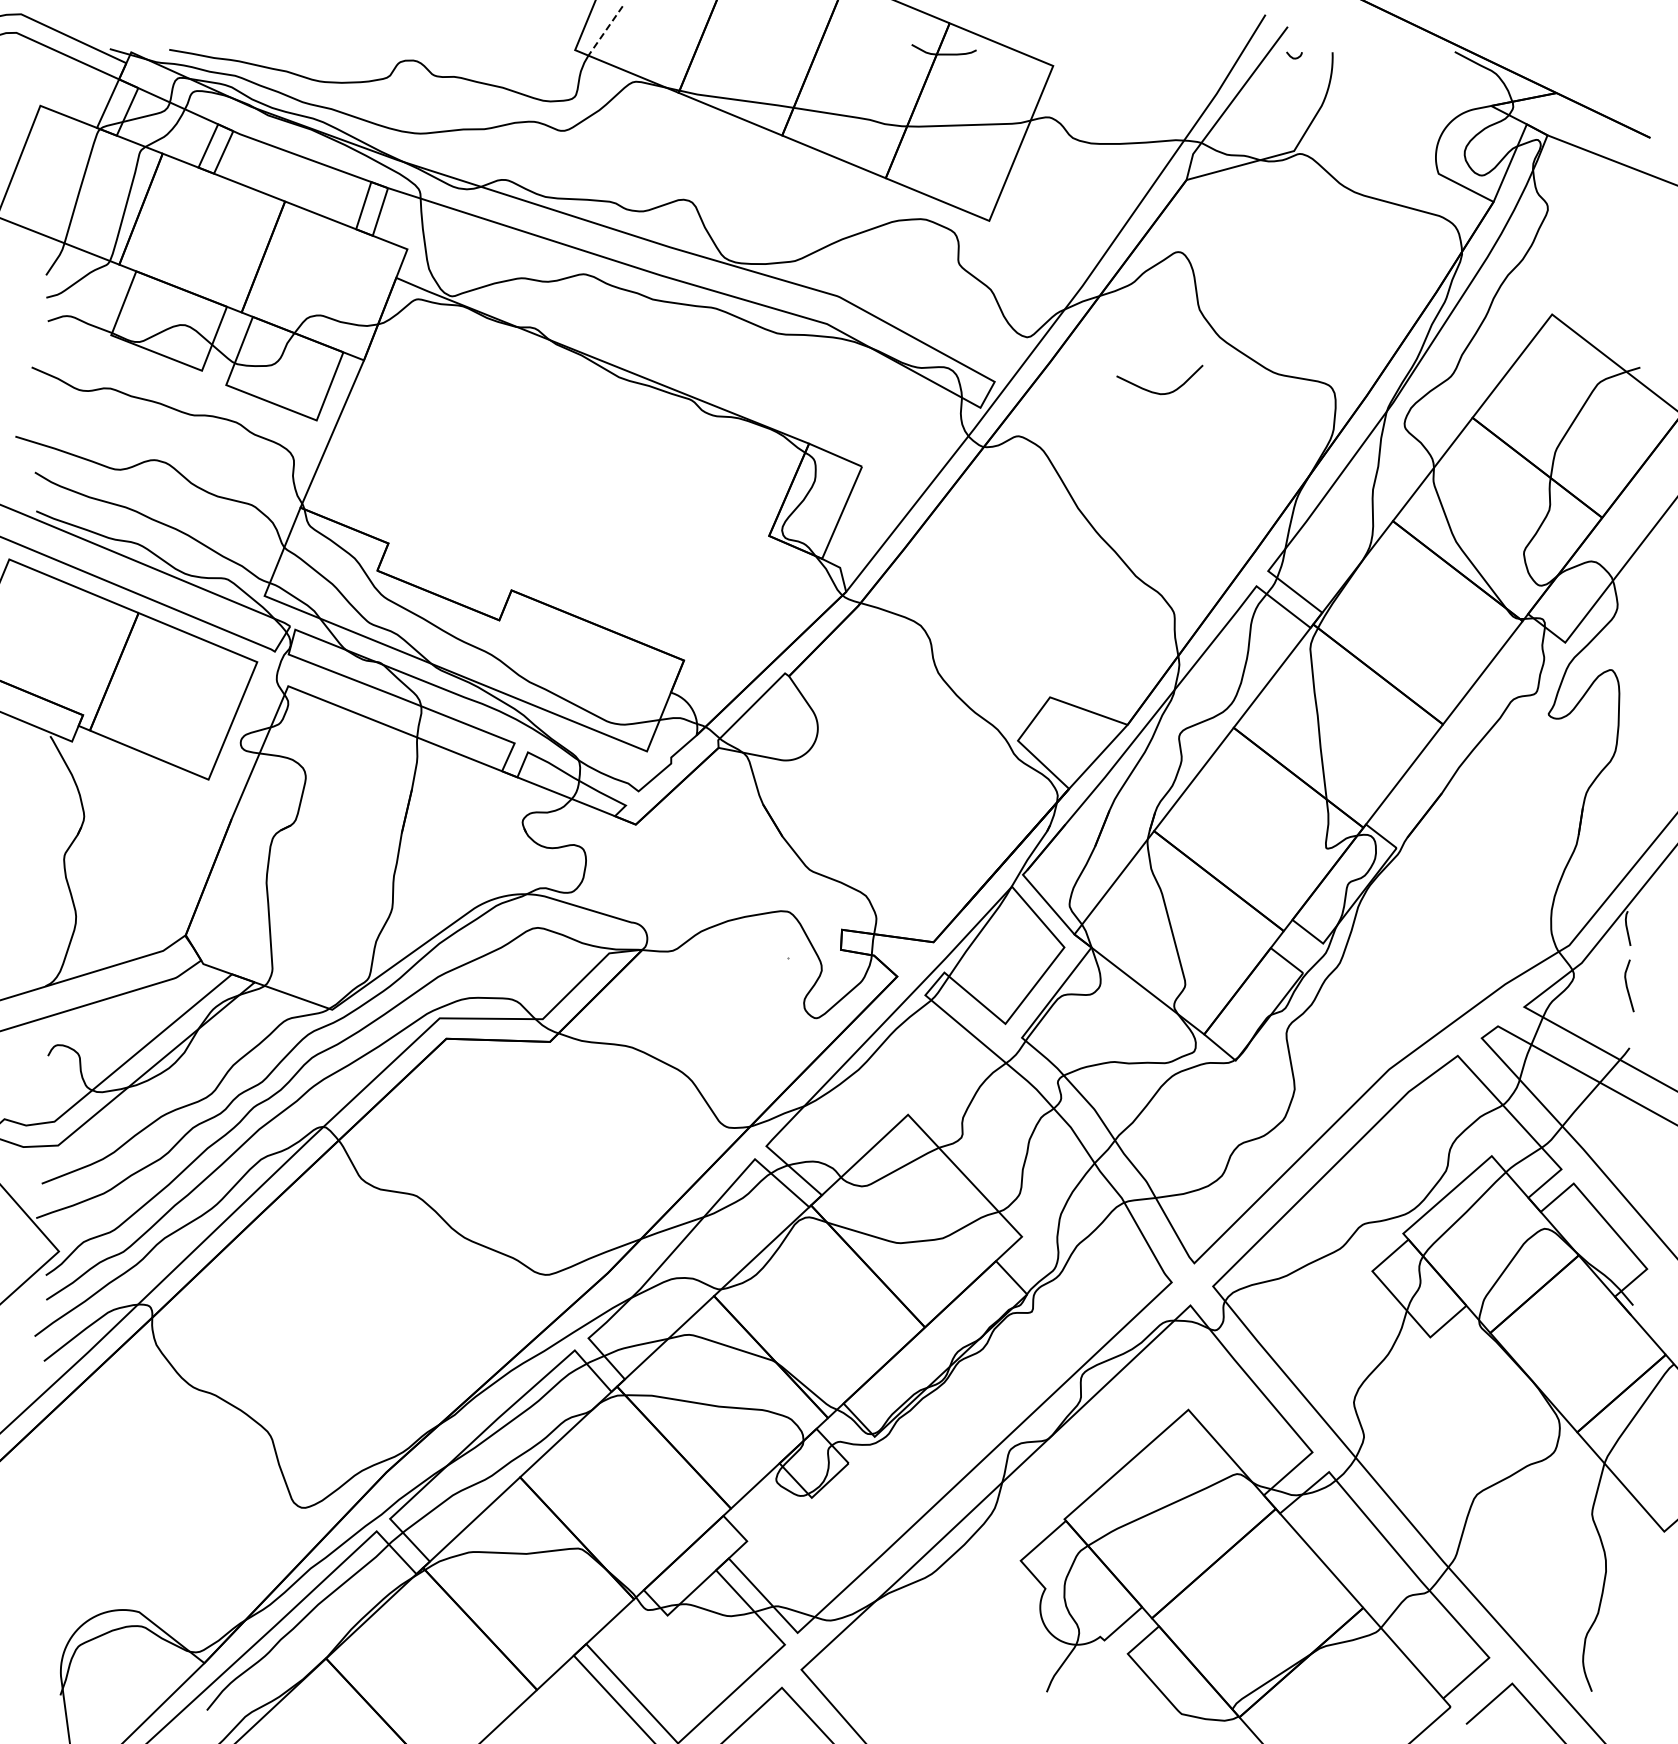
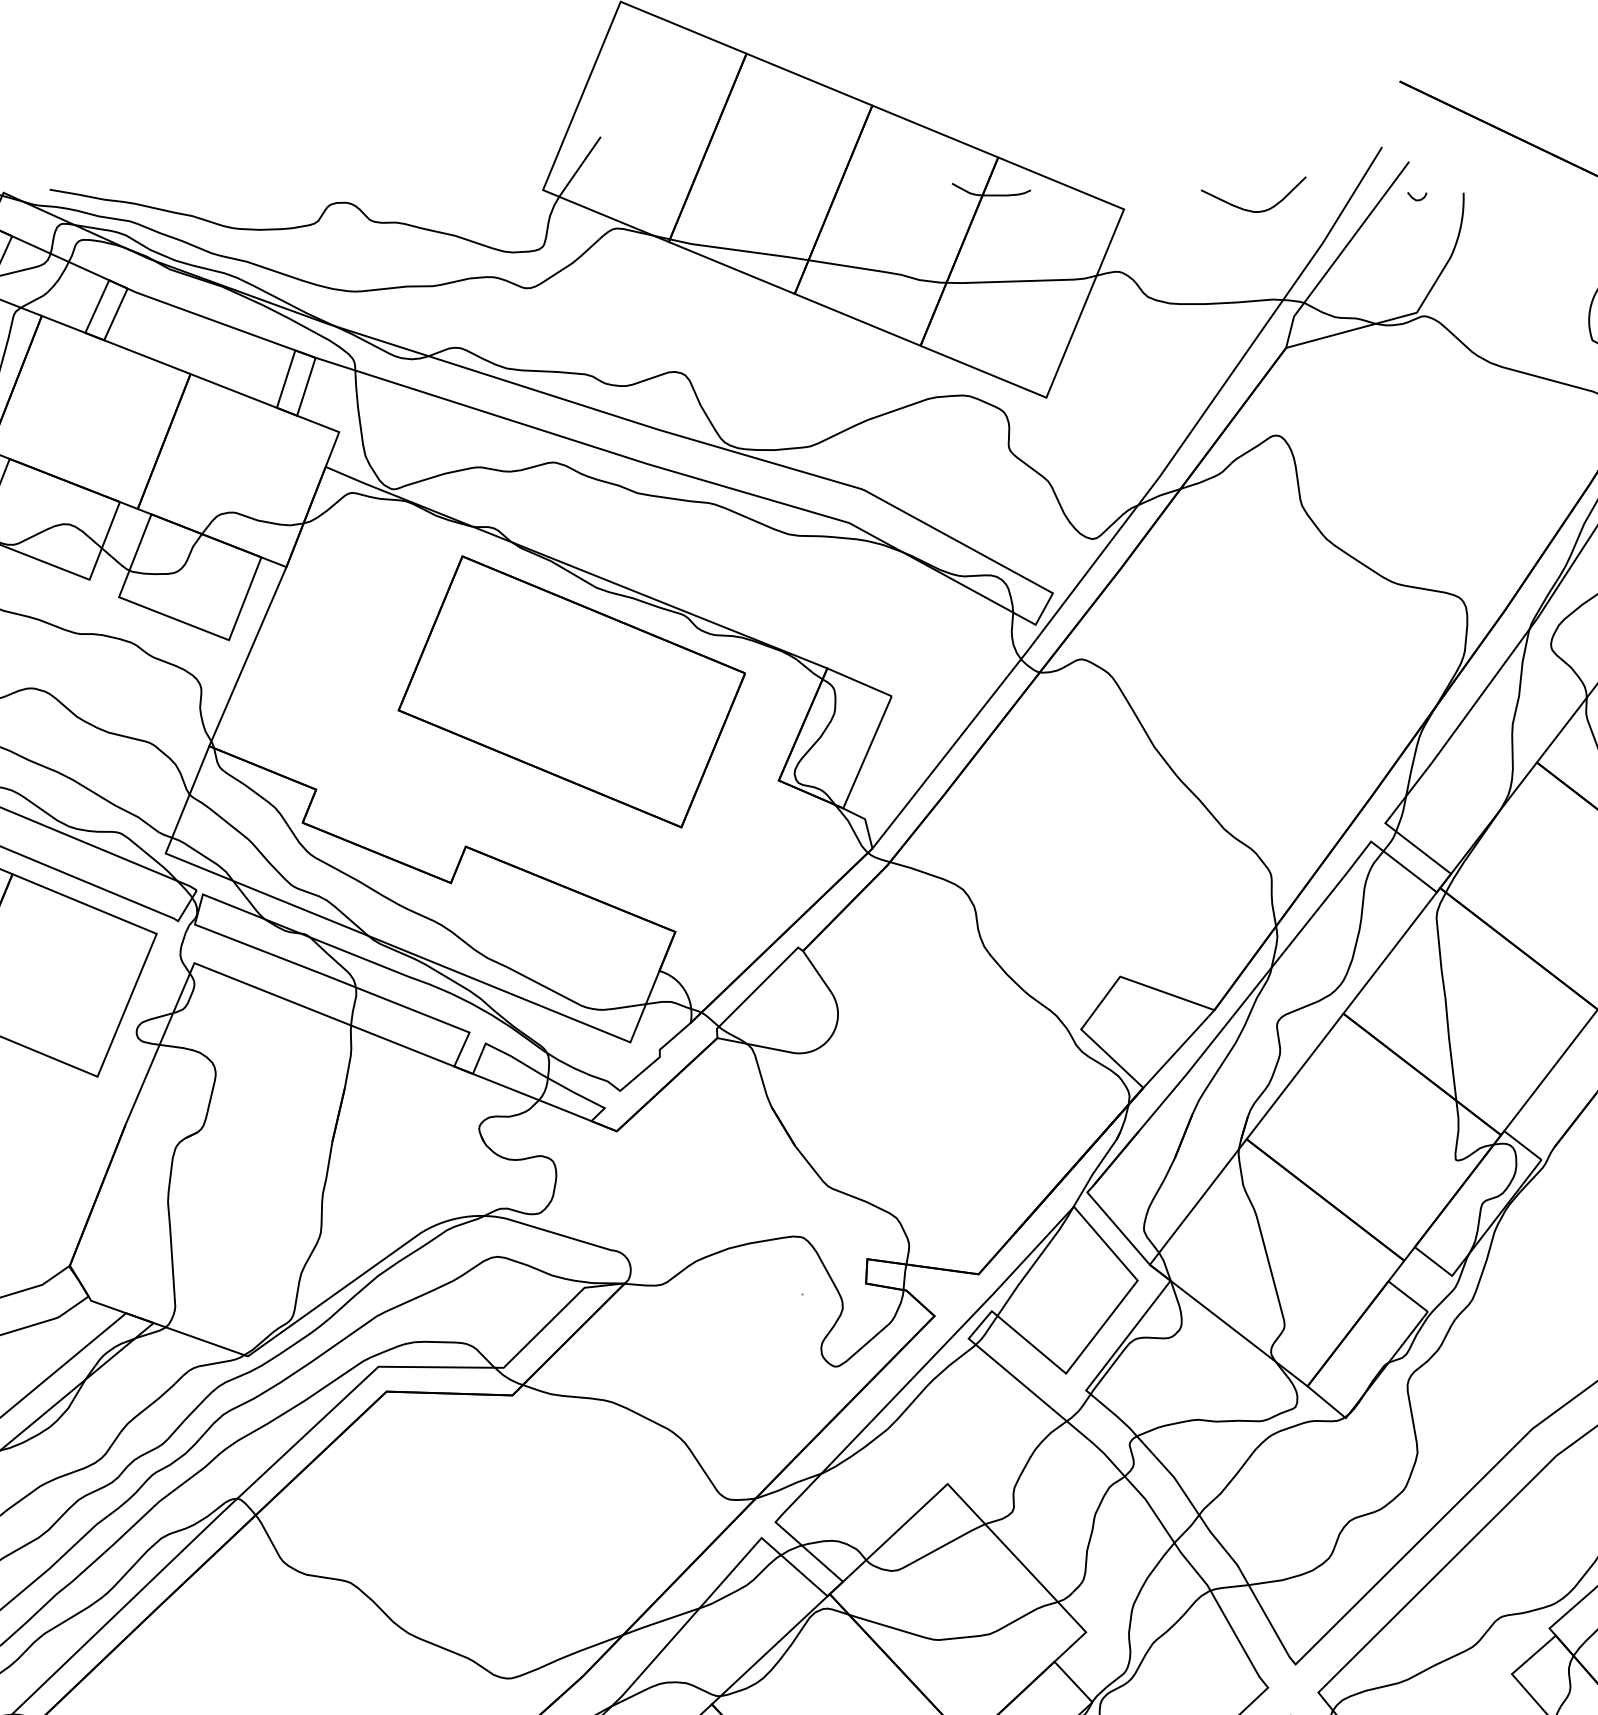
line: (605, 31) -> (579, 167), dashed -> solid
curve: (1154, 391) -> (1247, 208), moved
part: (598, 462) -> (571, 691), added

